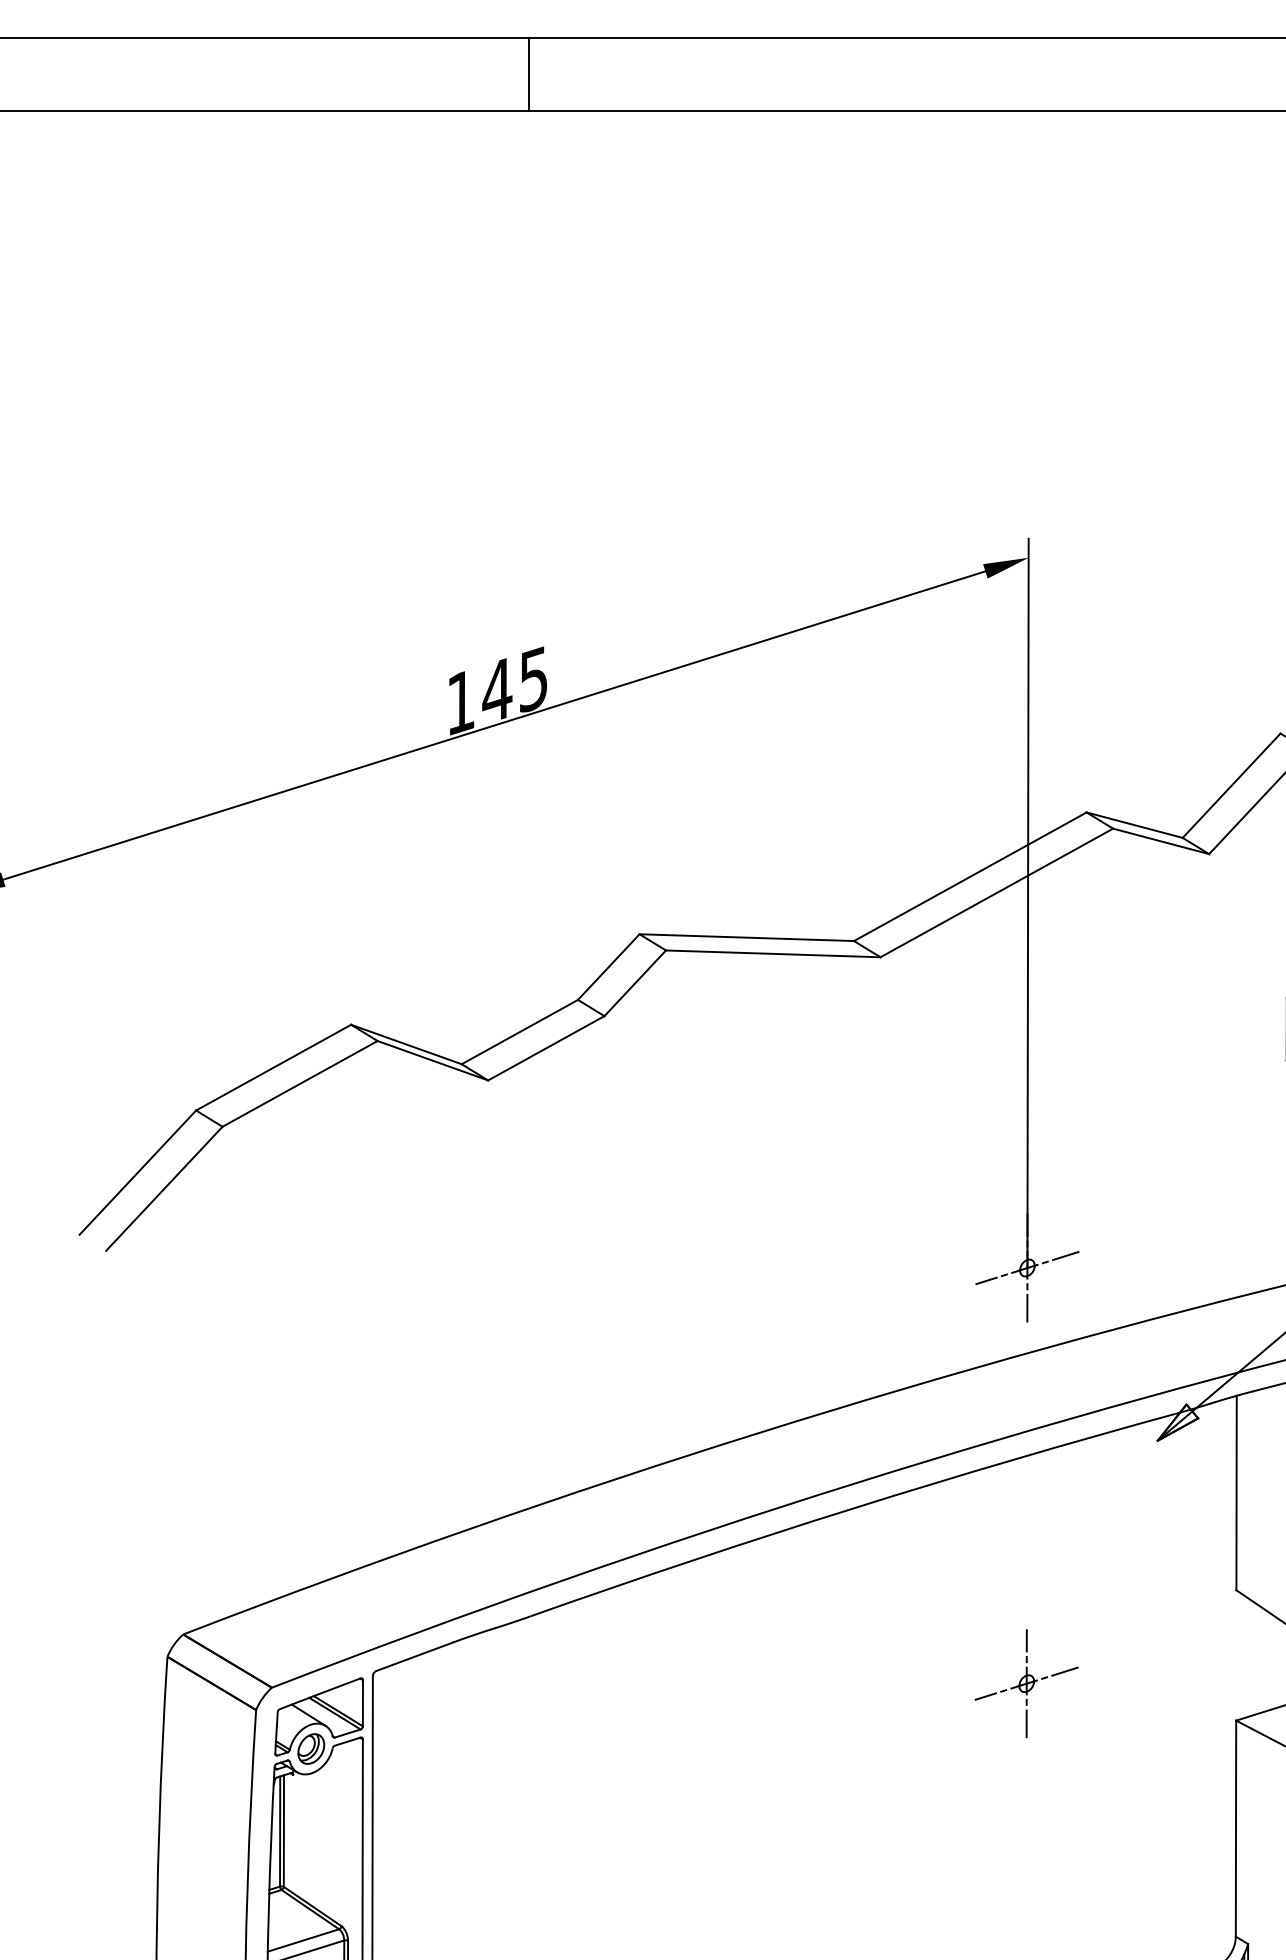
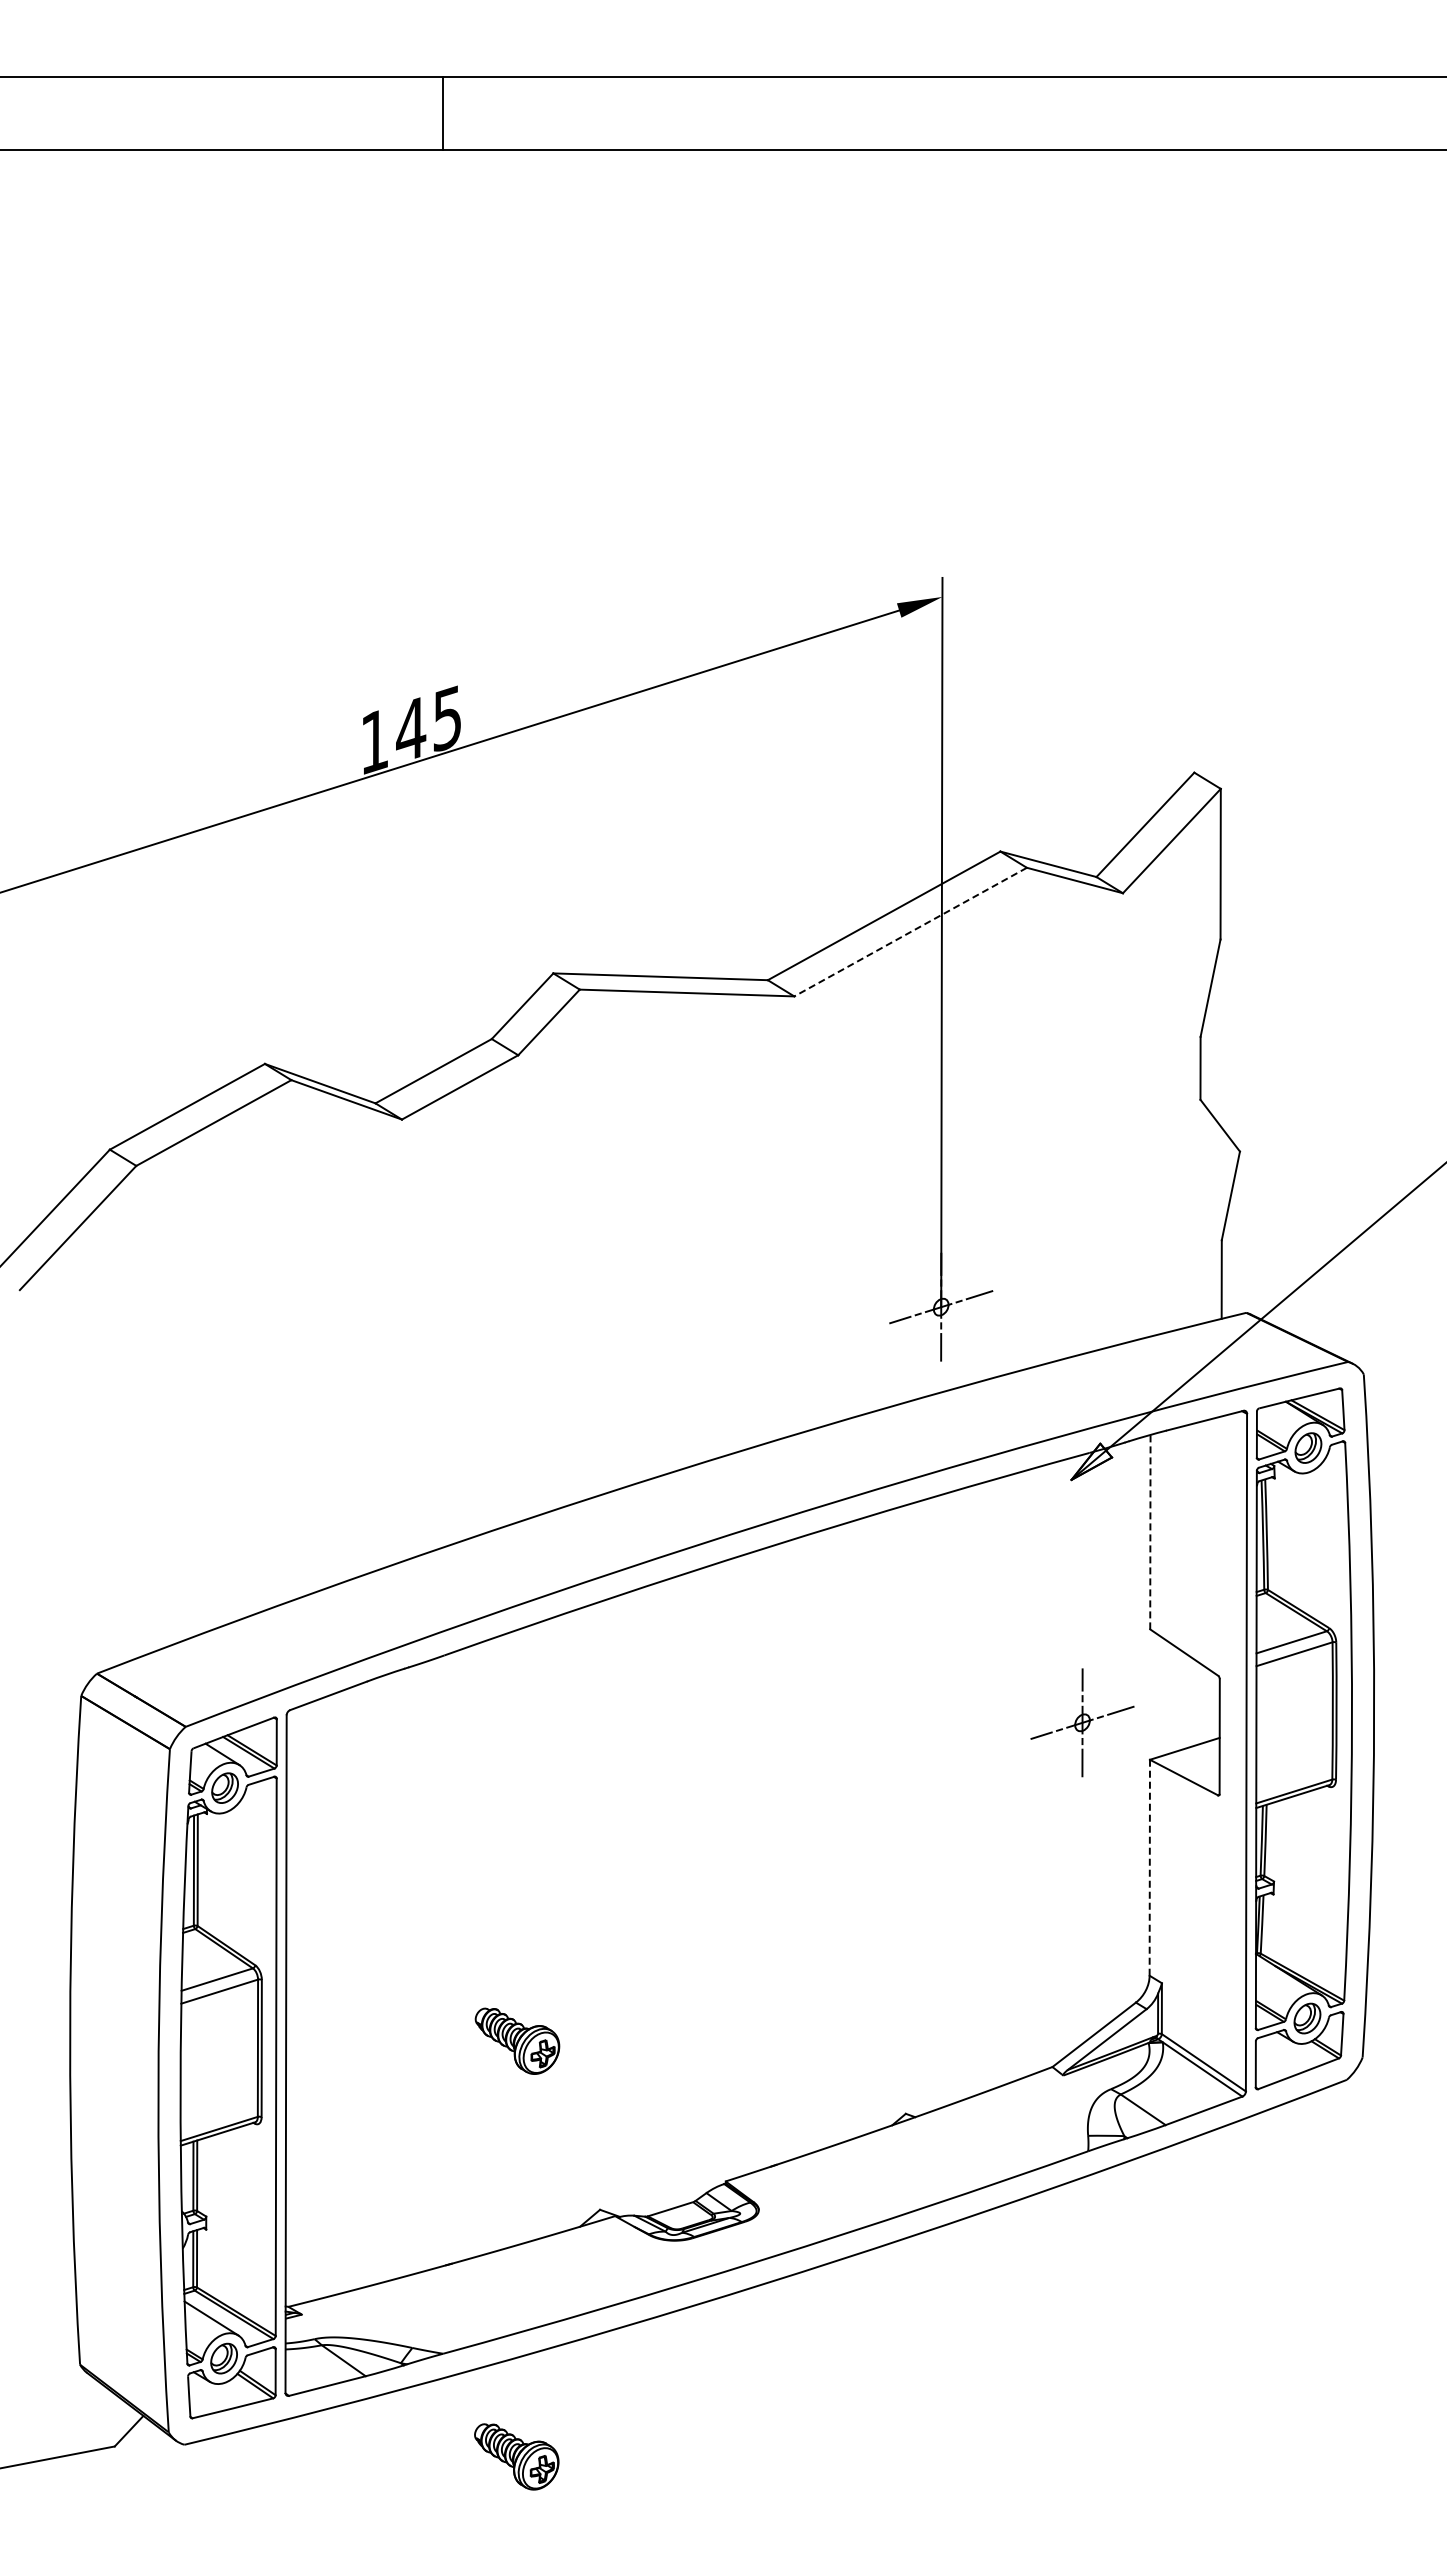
line: (996, 893) -> (910, 932), solid -> dashed
line: (1236, 1492) -> (1150, 1531), solid -> dashed
part: (1026, 1683) -> (1082, 1722), moved
line: (1235, 1828) -> (1149, 1867), solid -> dashed

